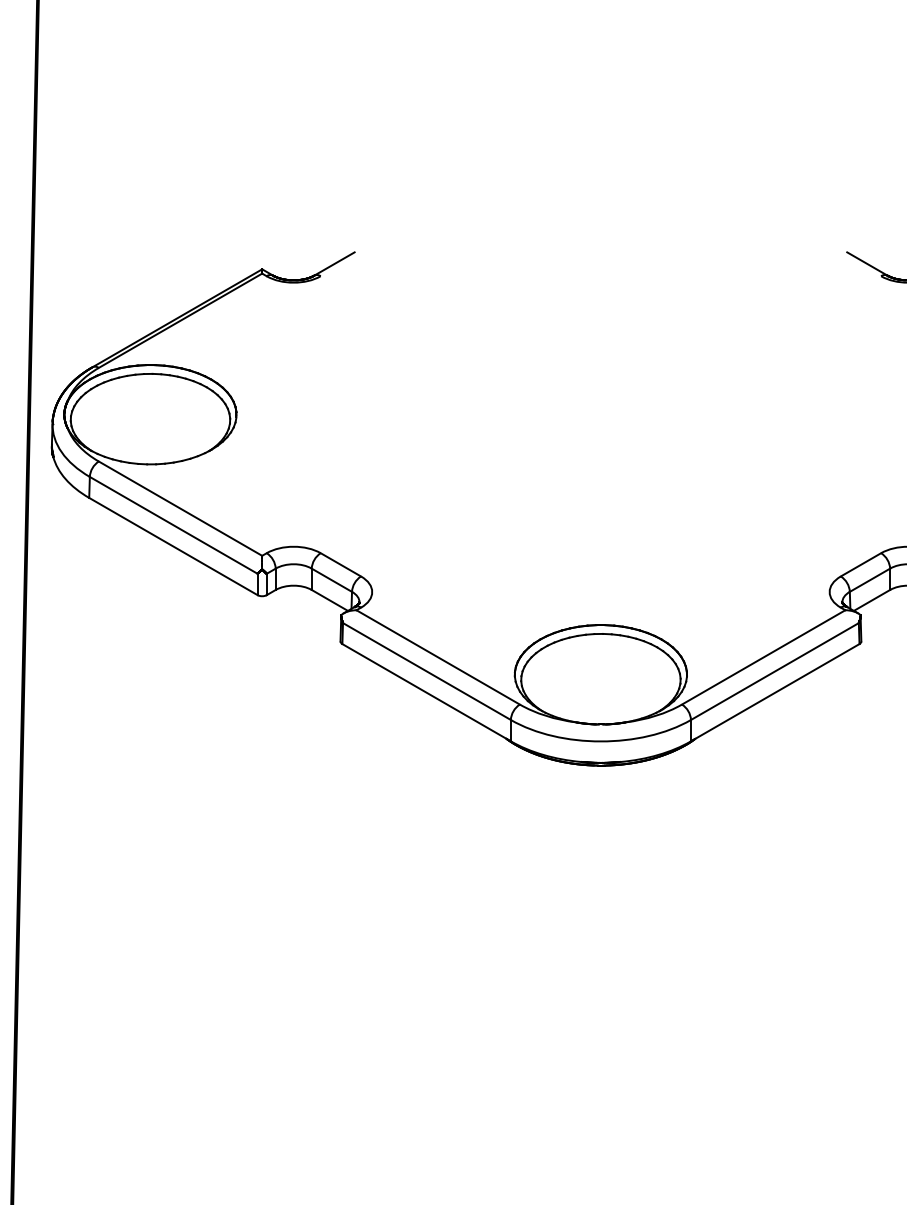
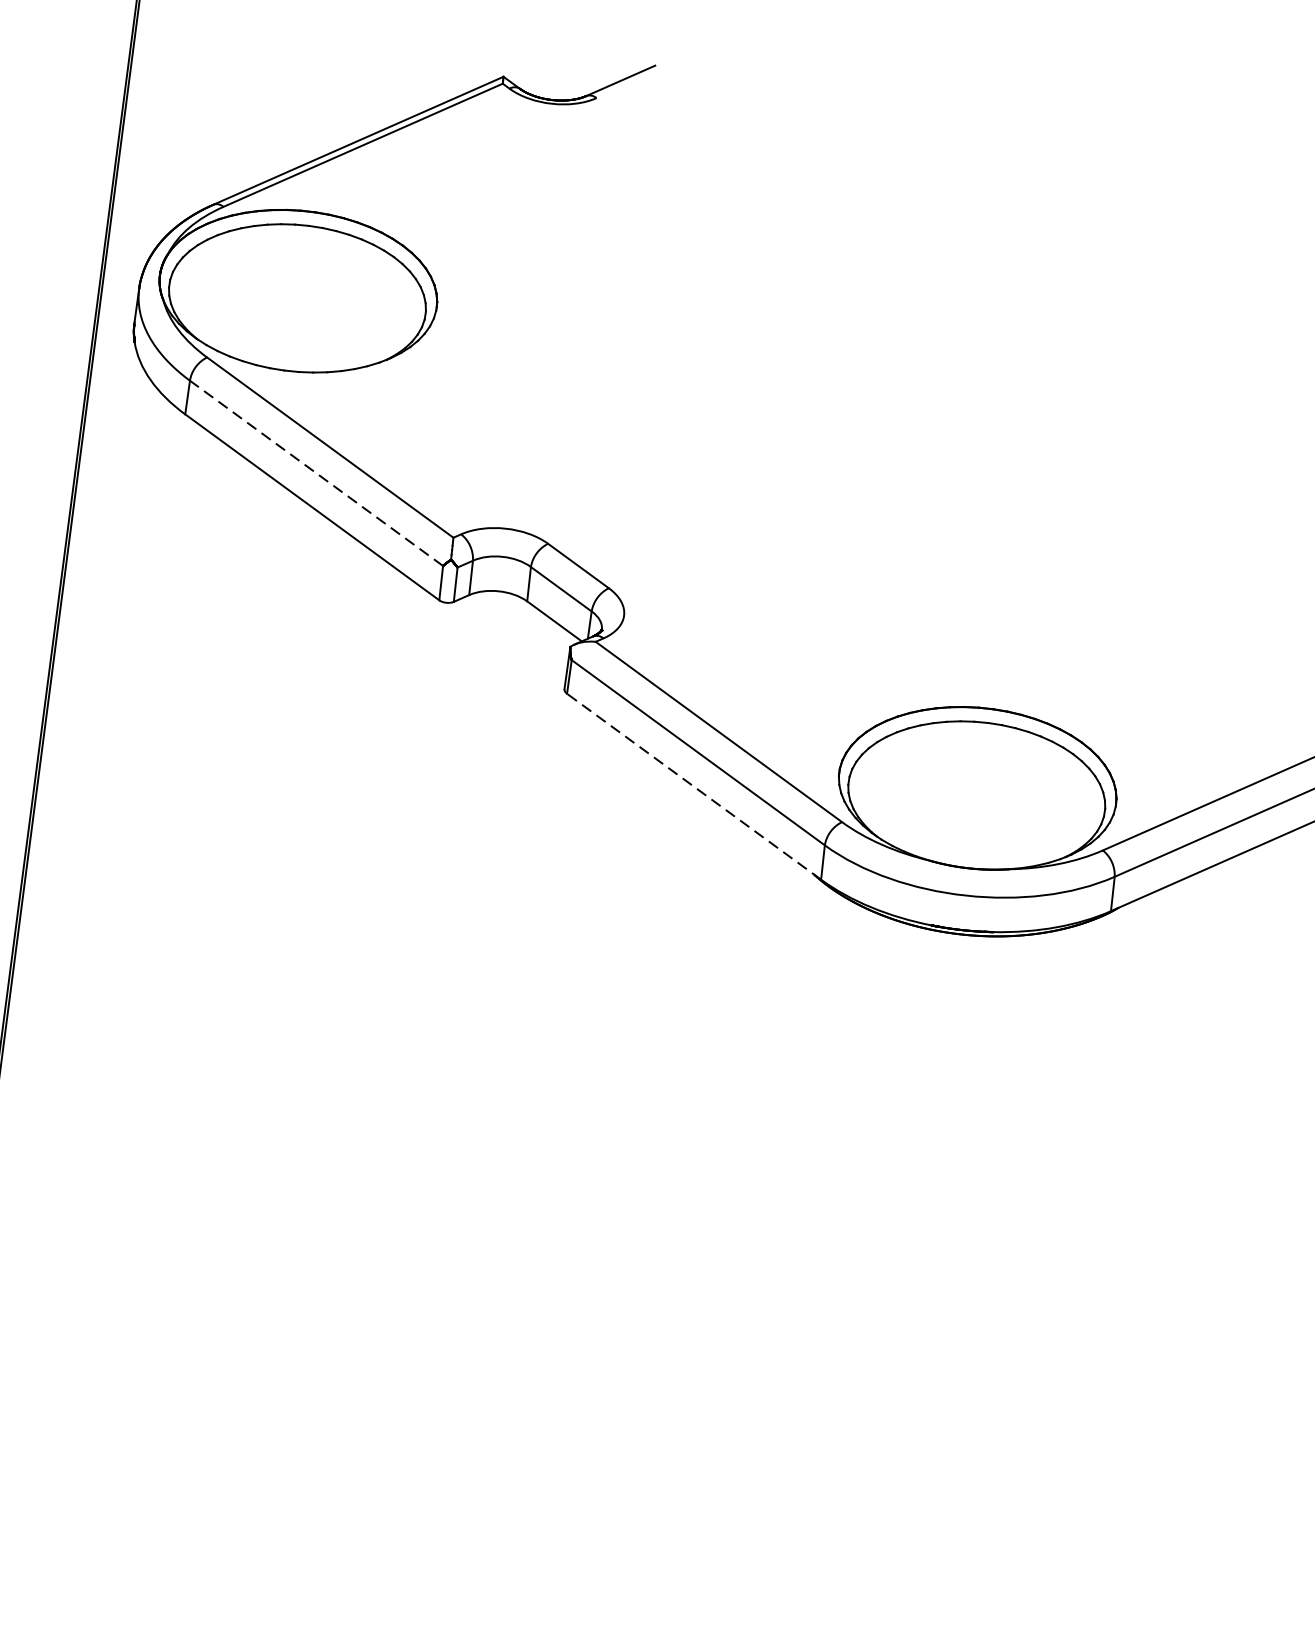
line: (173, 525) -> (316, 473), solid -> dashed
line: (426, 692) -> (693, 786), solid -> dashed

